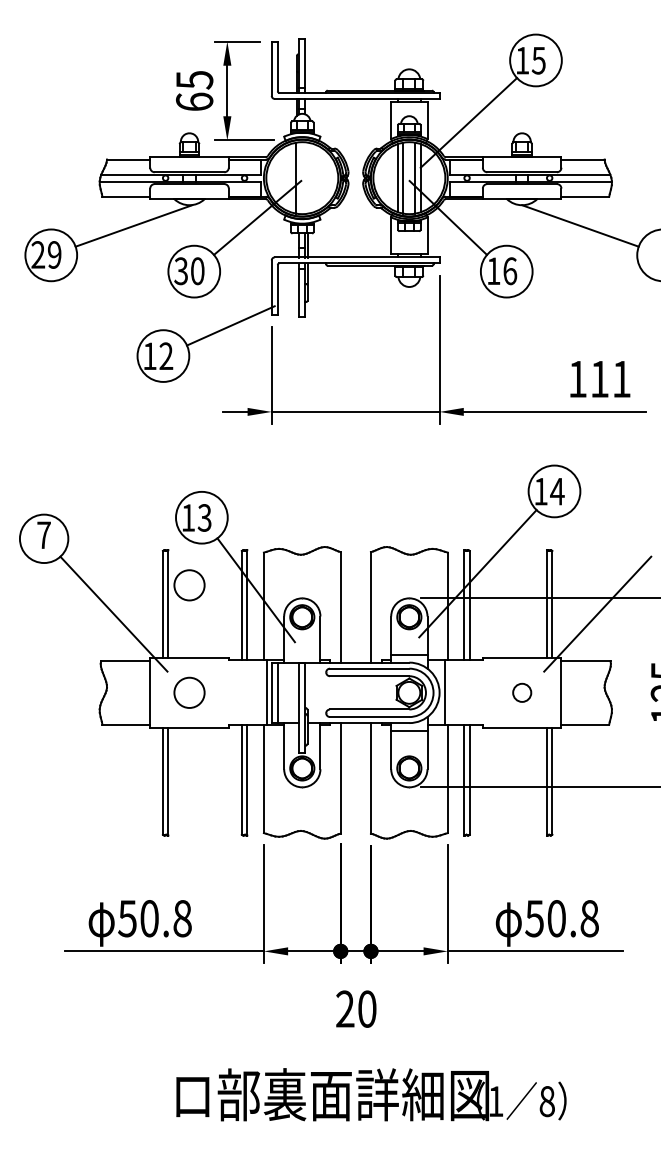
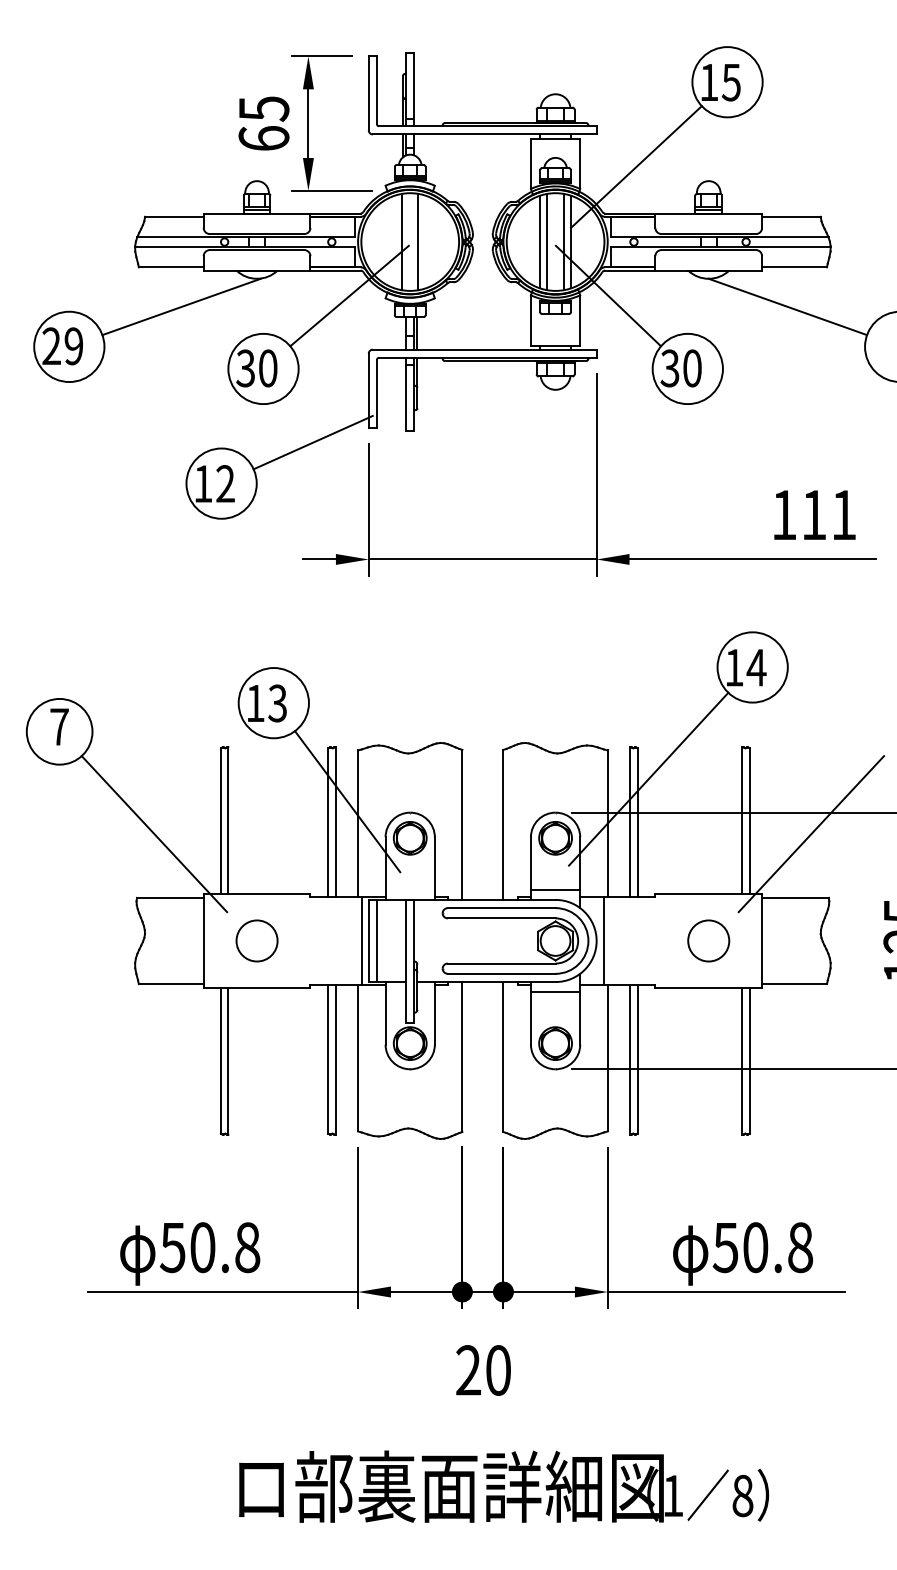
line: (308, 177) -> (418, 241), added
text: (501, 271) -> (680, 368), 16 -> 30
circle: (189, 584) -> (256, 794), removed
circle: (521, 692) -> (708, 940), size x1.67

